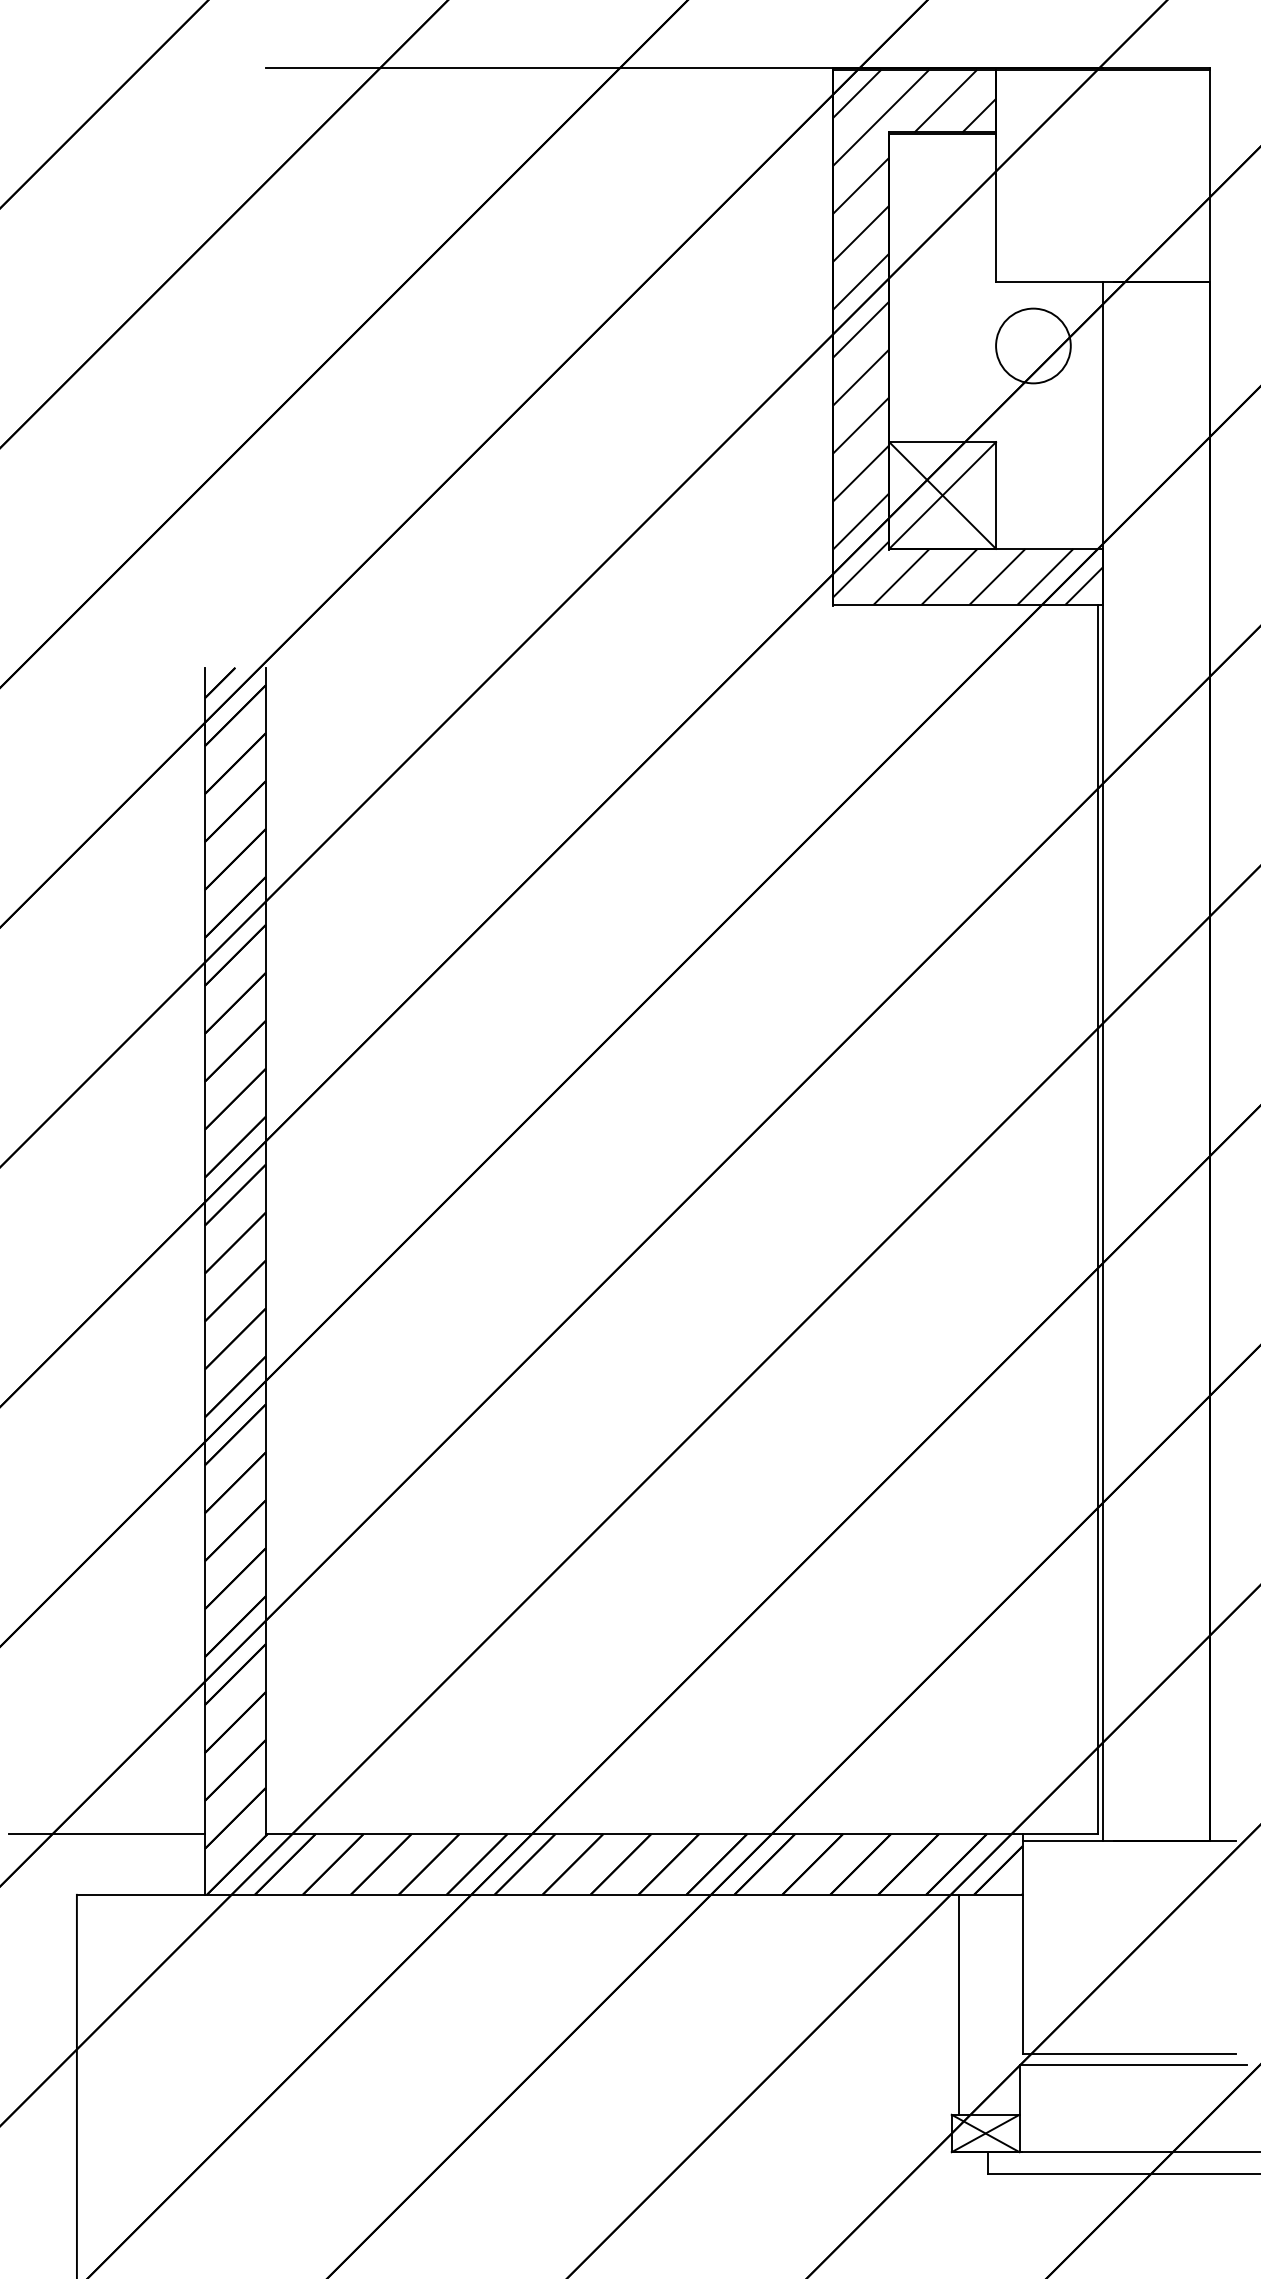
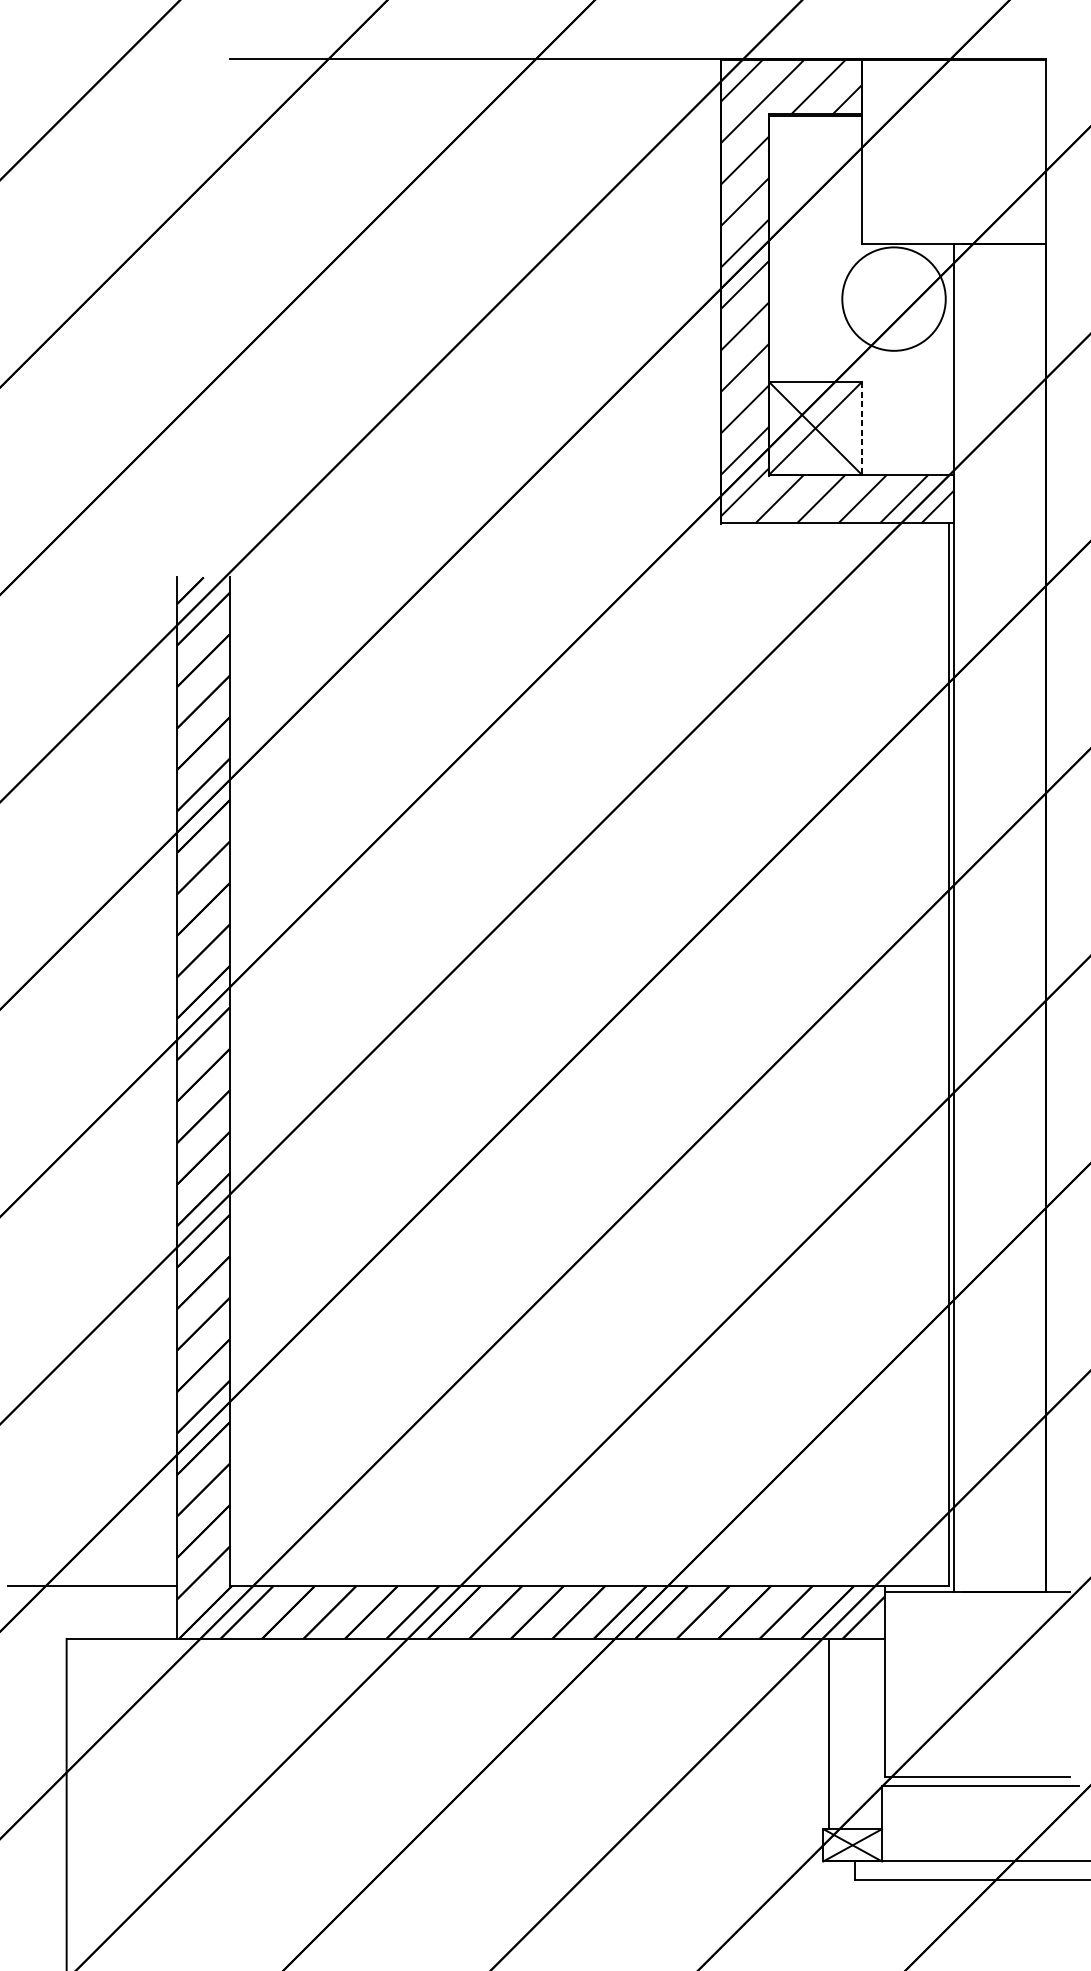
circle: (1033, 345) -> (894, 298), size x1.6
line: (996, 496) -> (862, 429), solid -> dashed

